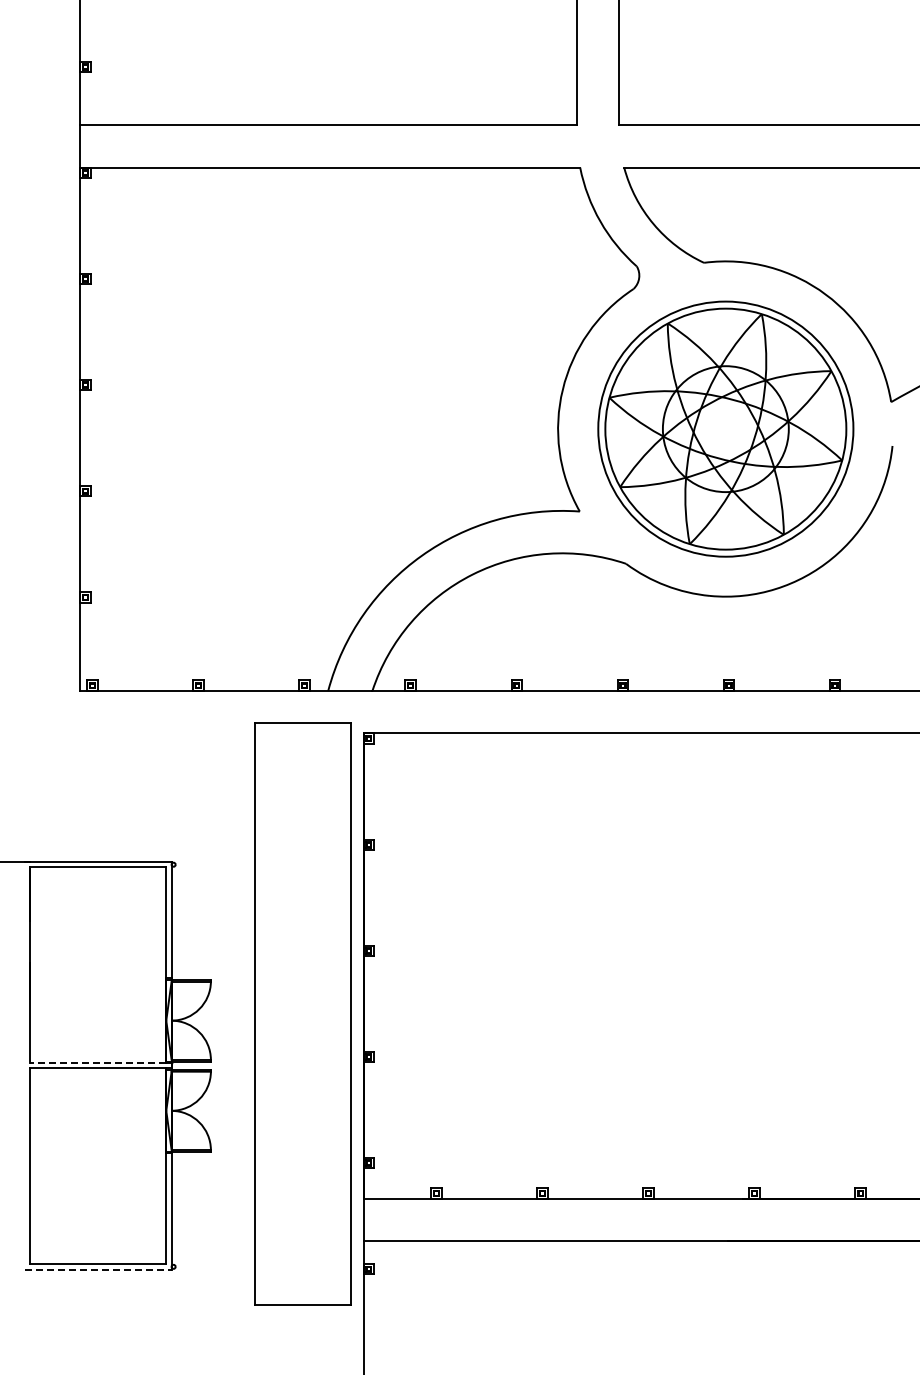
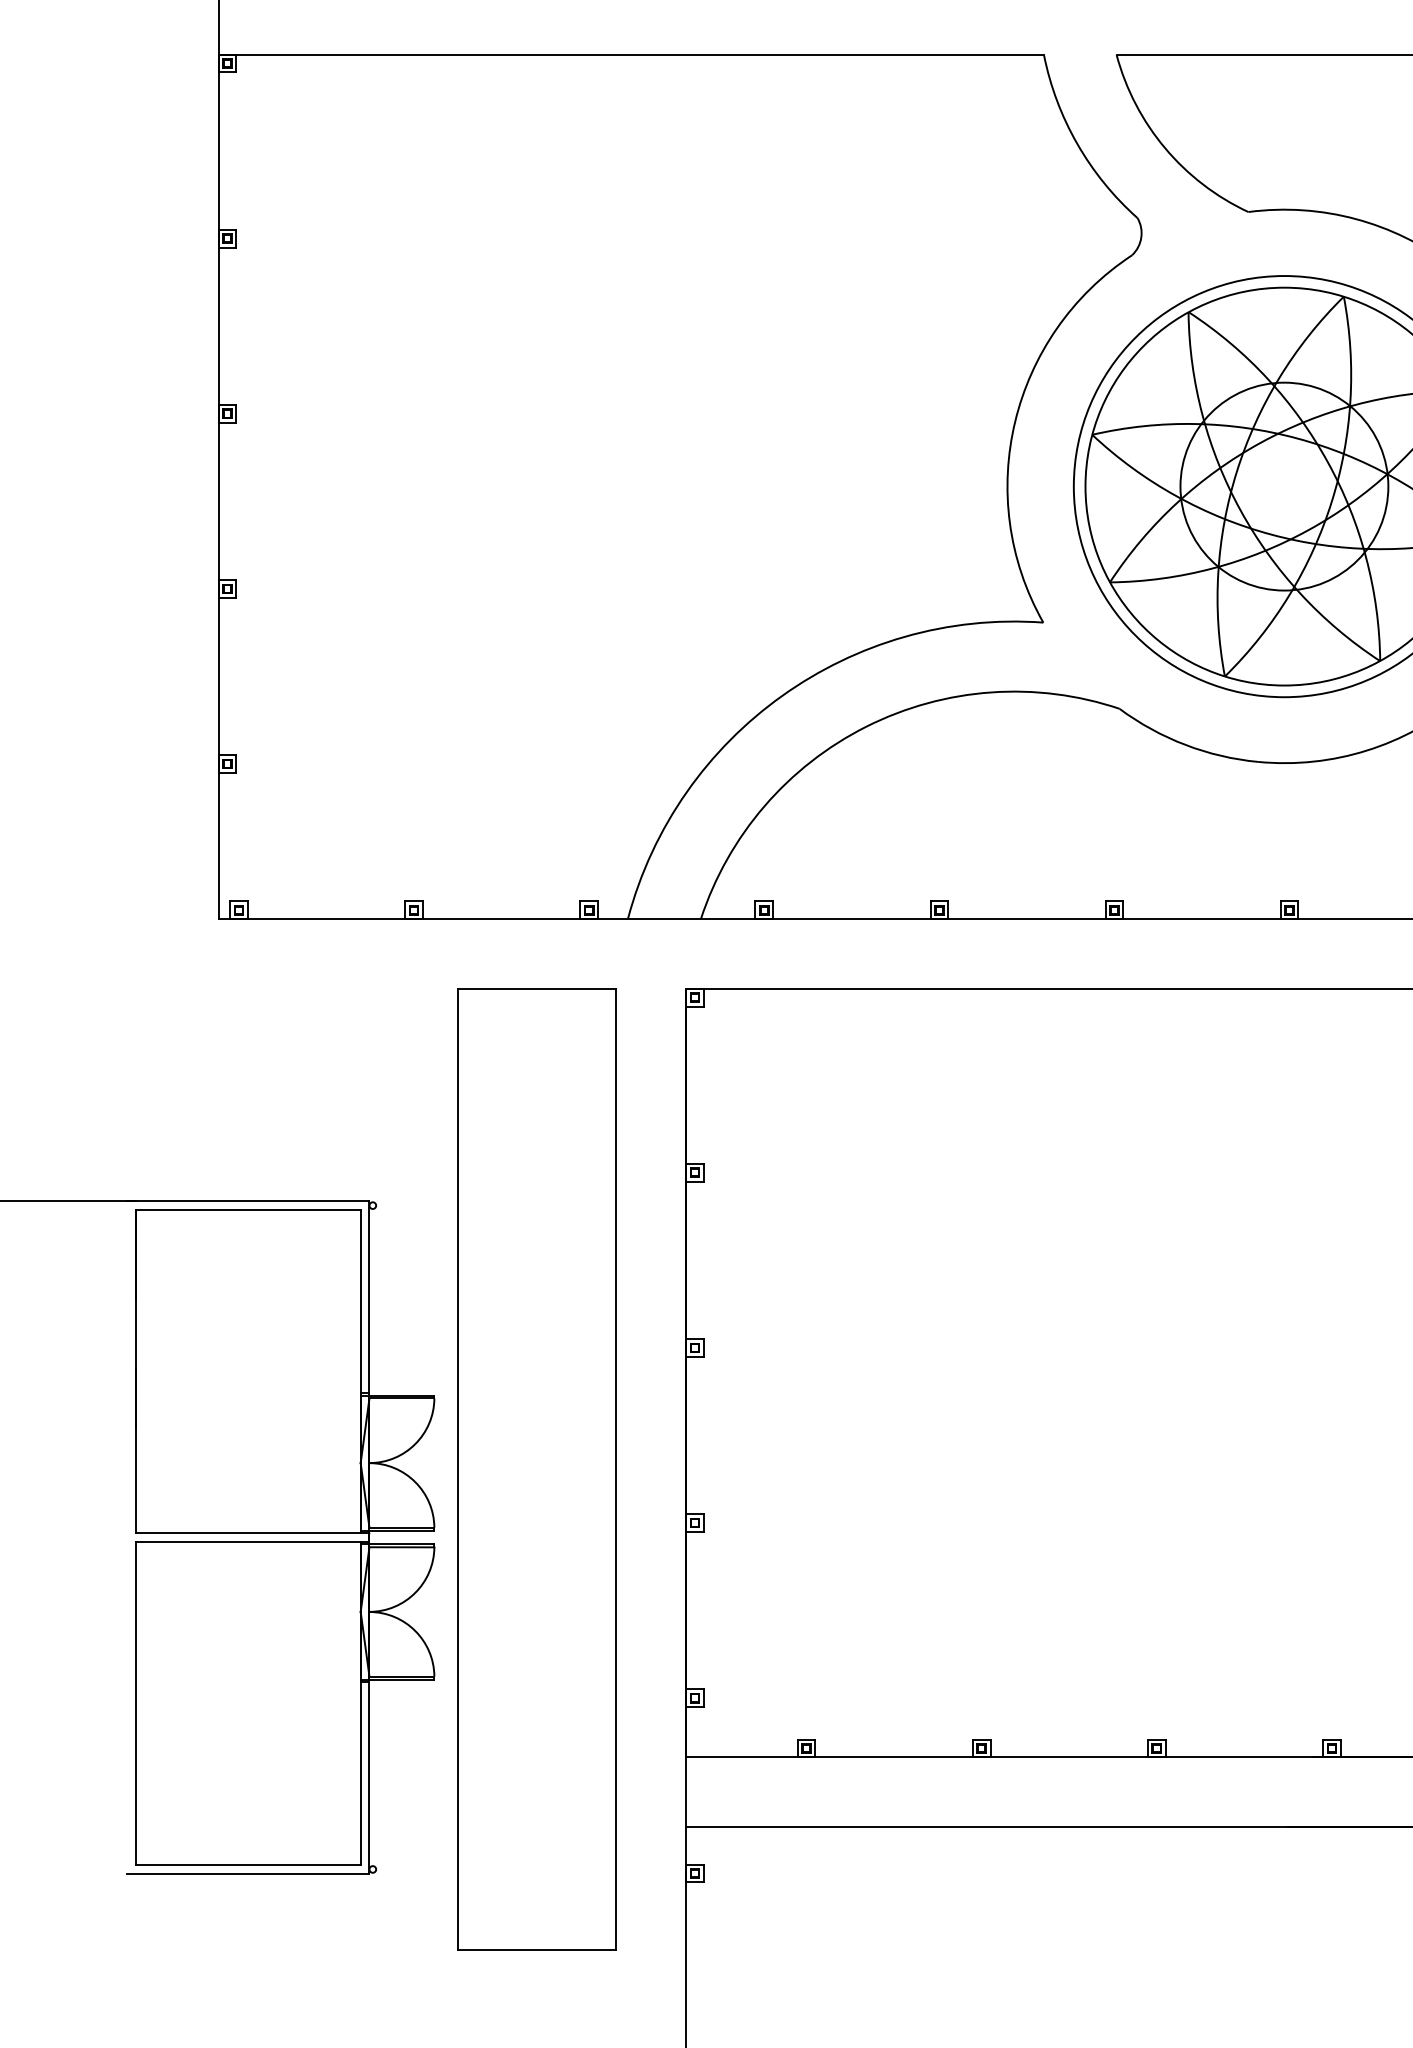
part: (302, 1013) -> (536, 1467), moved
line: (97, 1063) -> (247, 1533), dashed -> solid
line: (98, 1269) -> (248, 1873), dashed -> solid

